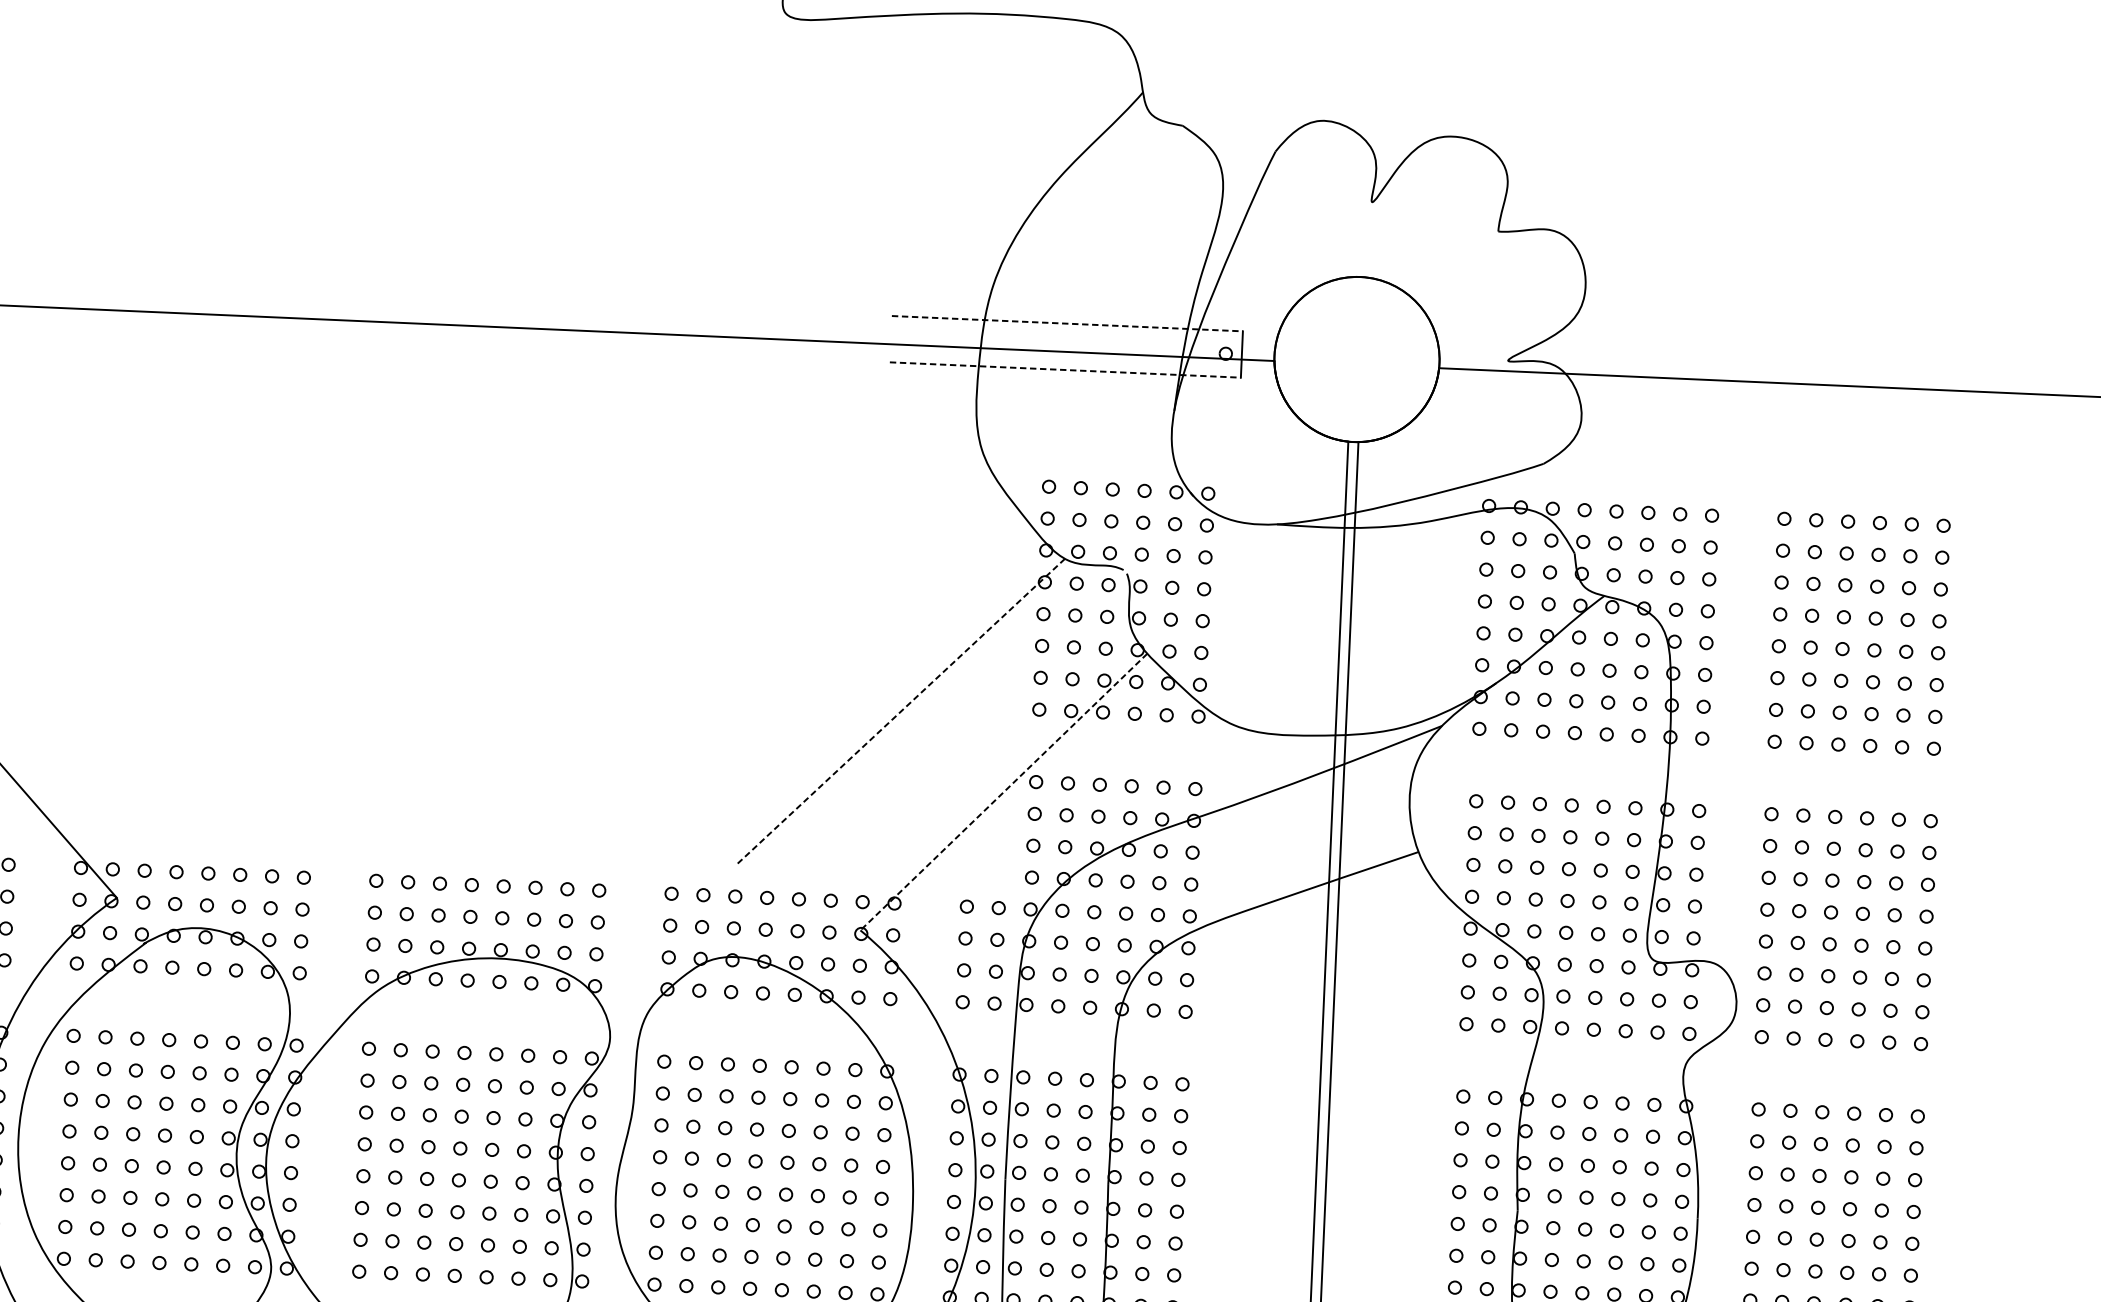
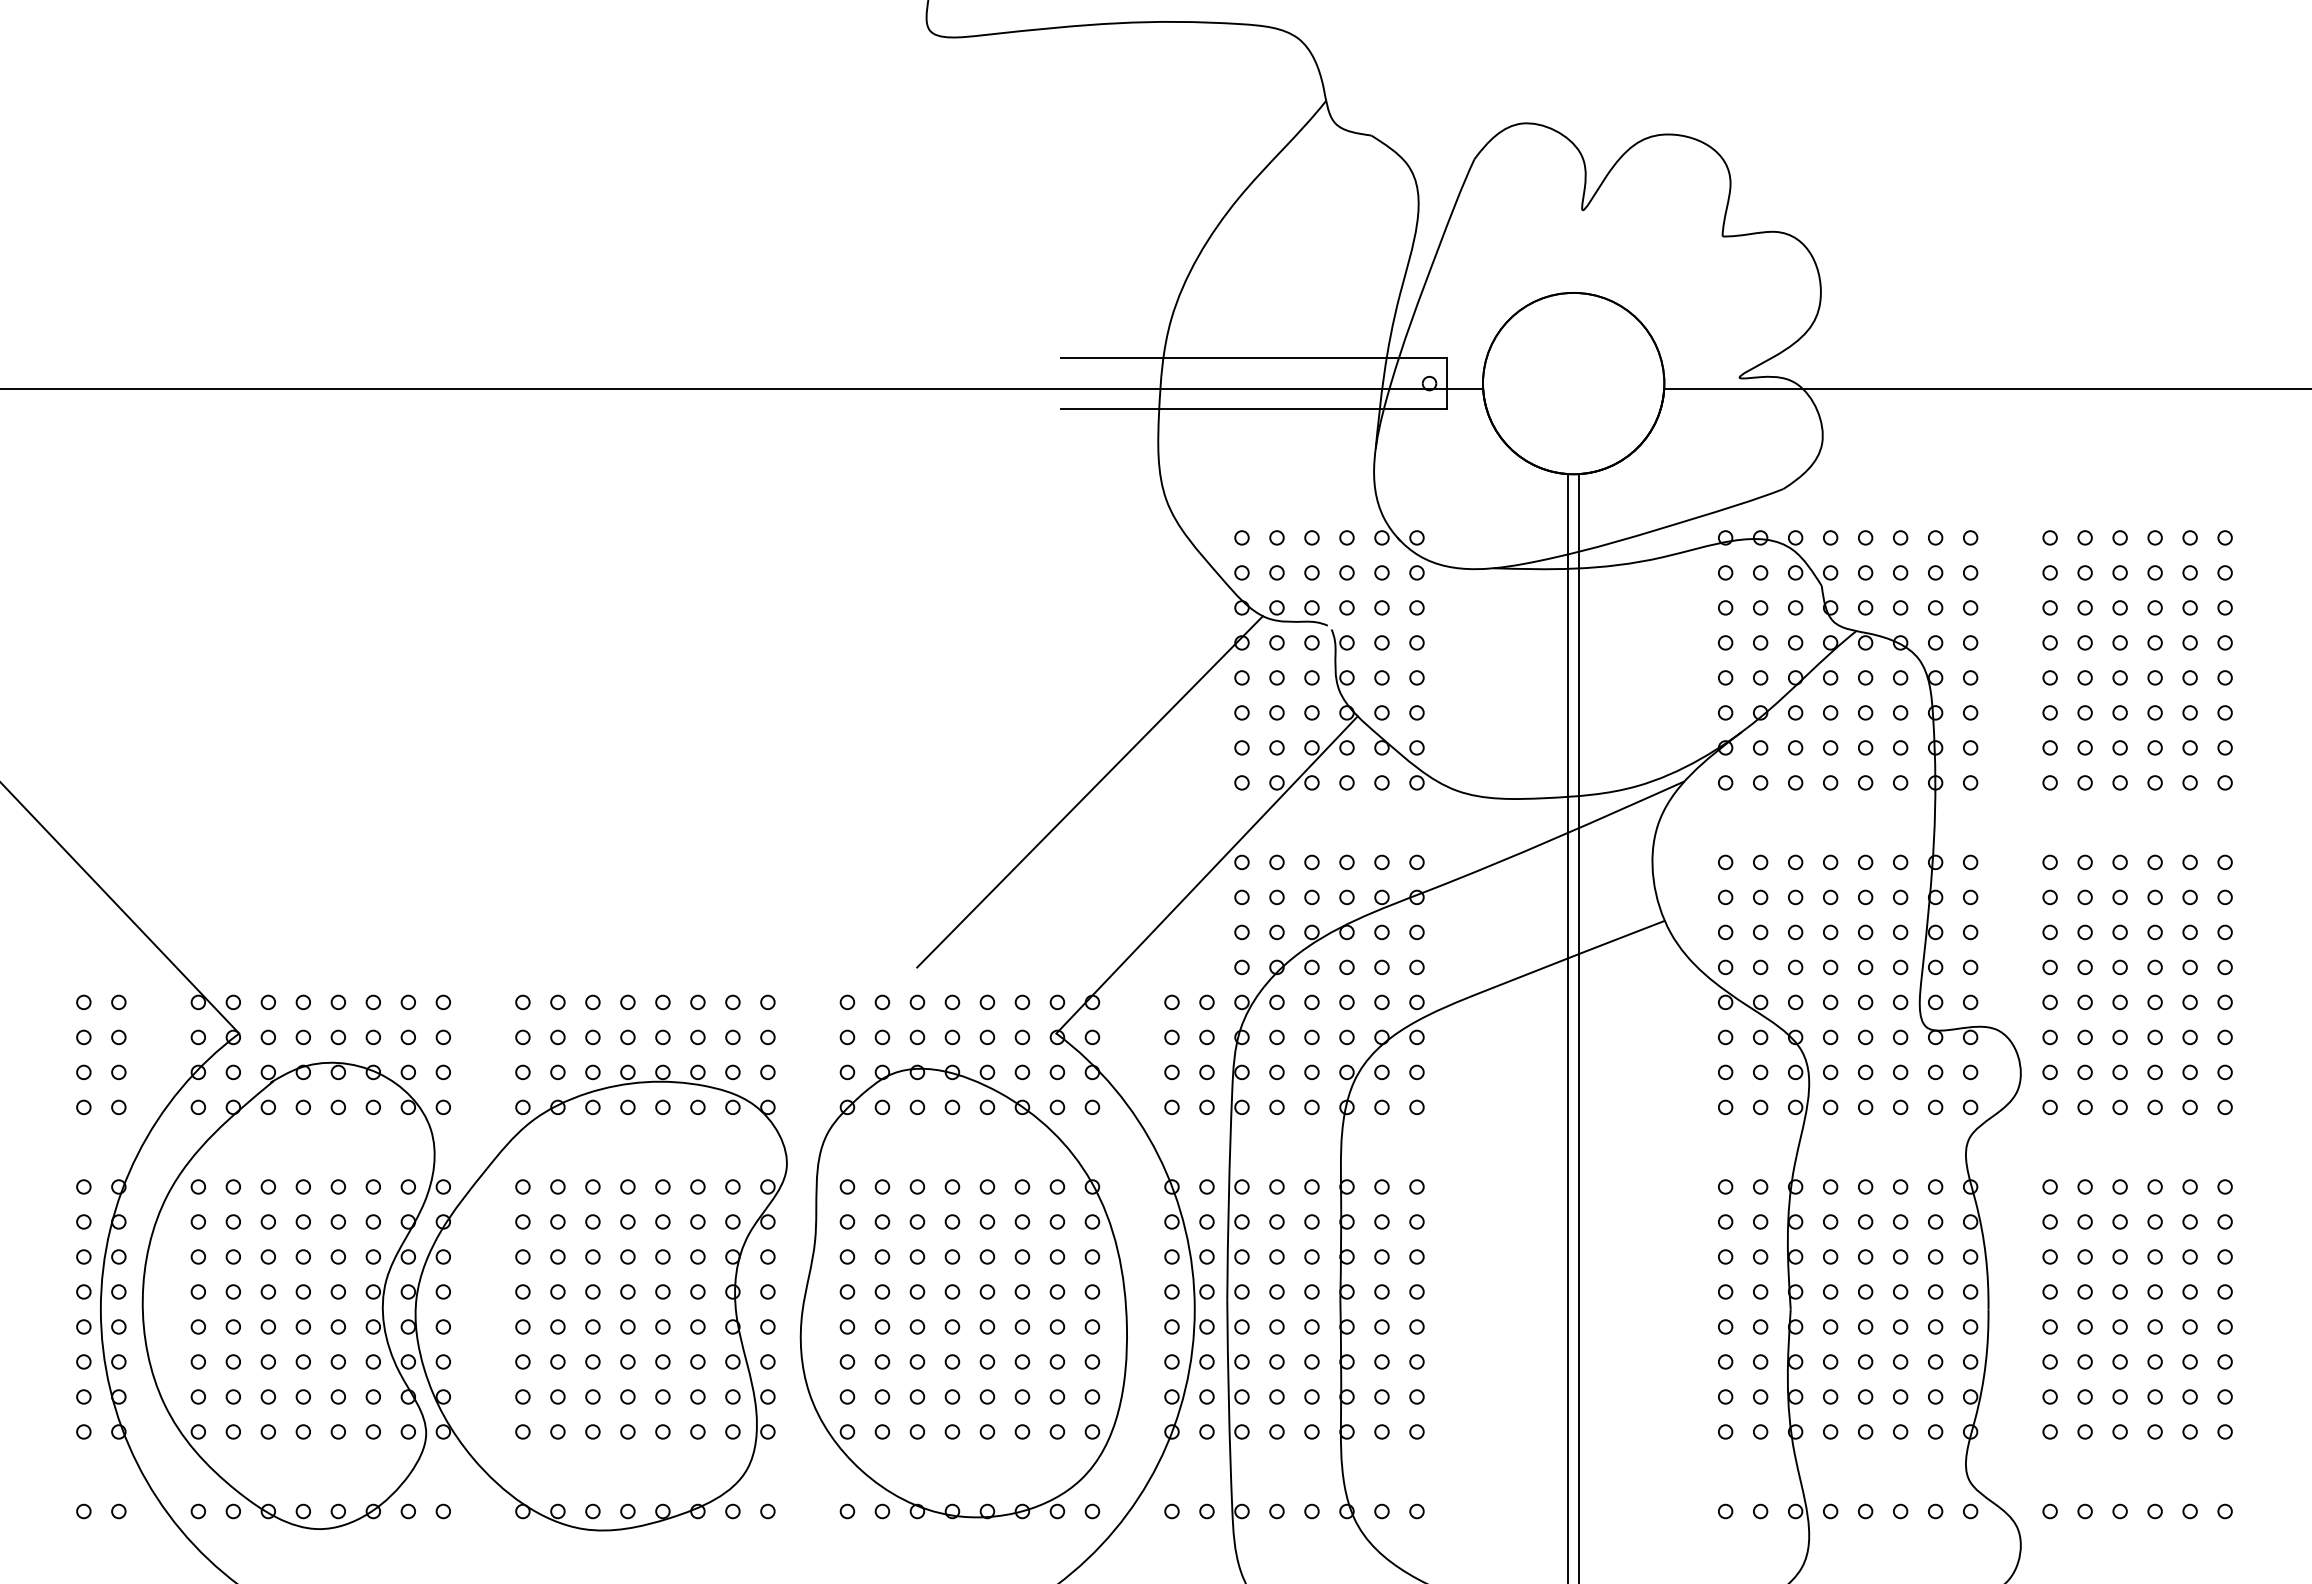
line: (1067, 324) -> (1254, 358), dashed -> solid
line: (1065, 370) -> (1254, 409), dashed -> solid
line: (900, 712) -> (1089, 792), dashed -> solid
line: (1004, 791) -> (1207, 874), dashed -> solid

